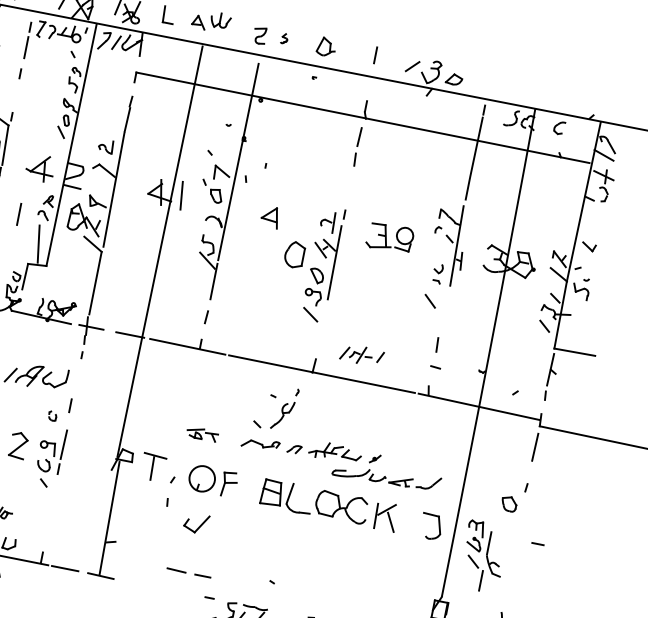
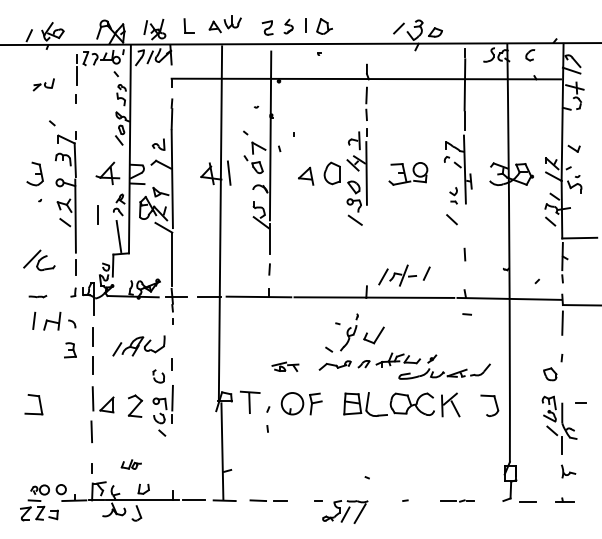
part: (284, 38) -> (288, 26), size x1.67
line: (375, 55) -> (305, 25), moved
part: (309, 261) -> (345, 176), moved
part: (362, 355) -> (404, 275), size x1.43
line: (434, 367) -> (466, 314), moved
part: (52, 416) -> (158, 376), size x1.67
part: (195, 523) -> (373, 335), moved
part: (483, 555) -> (559, 424), moved
line: (186, 572) -> (266, 500), moved

